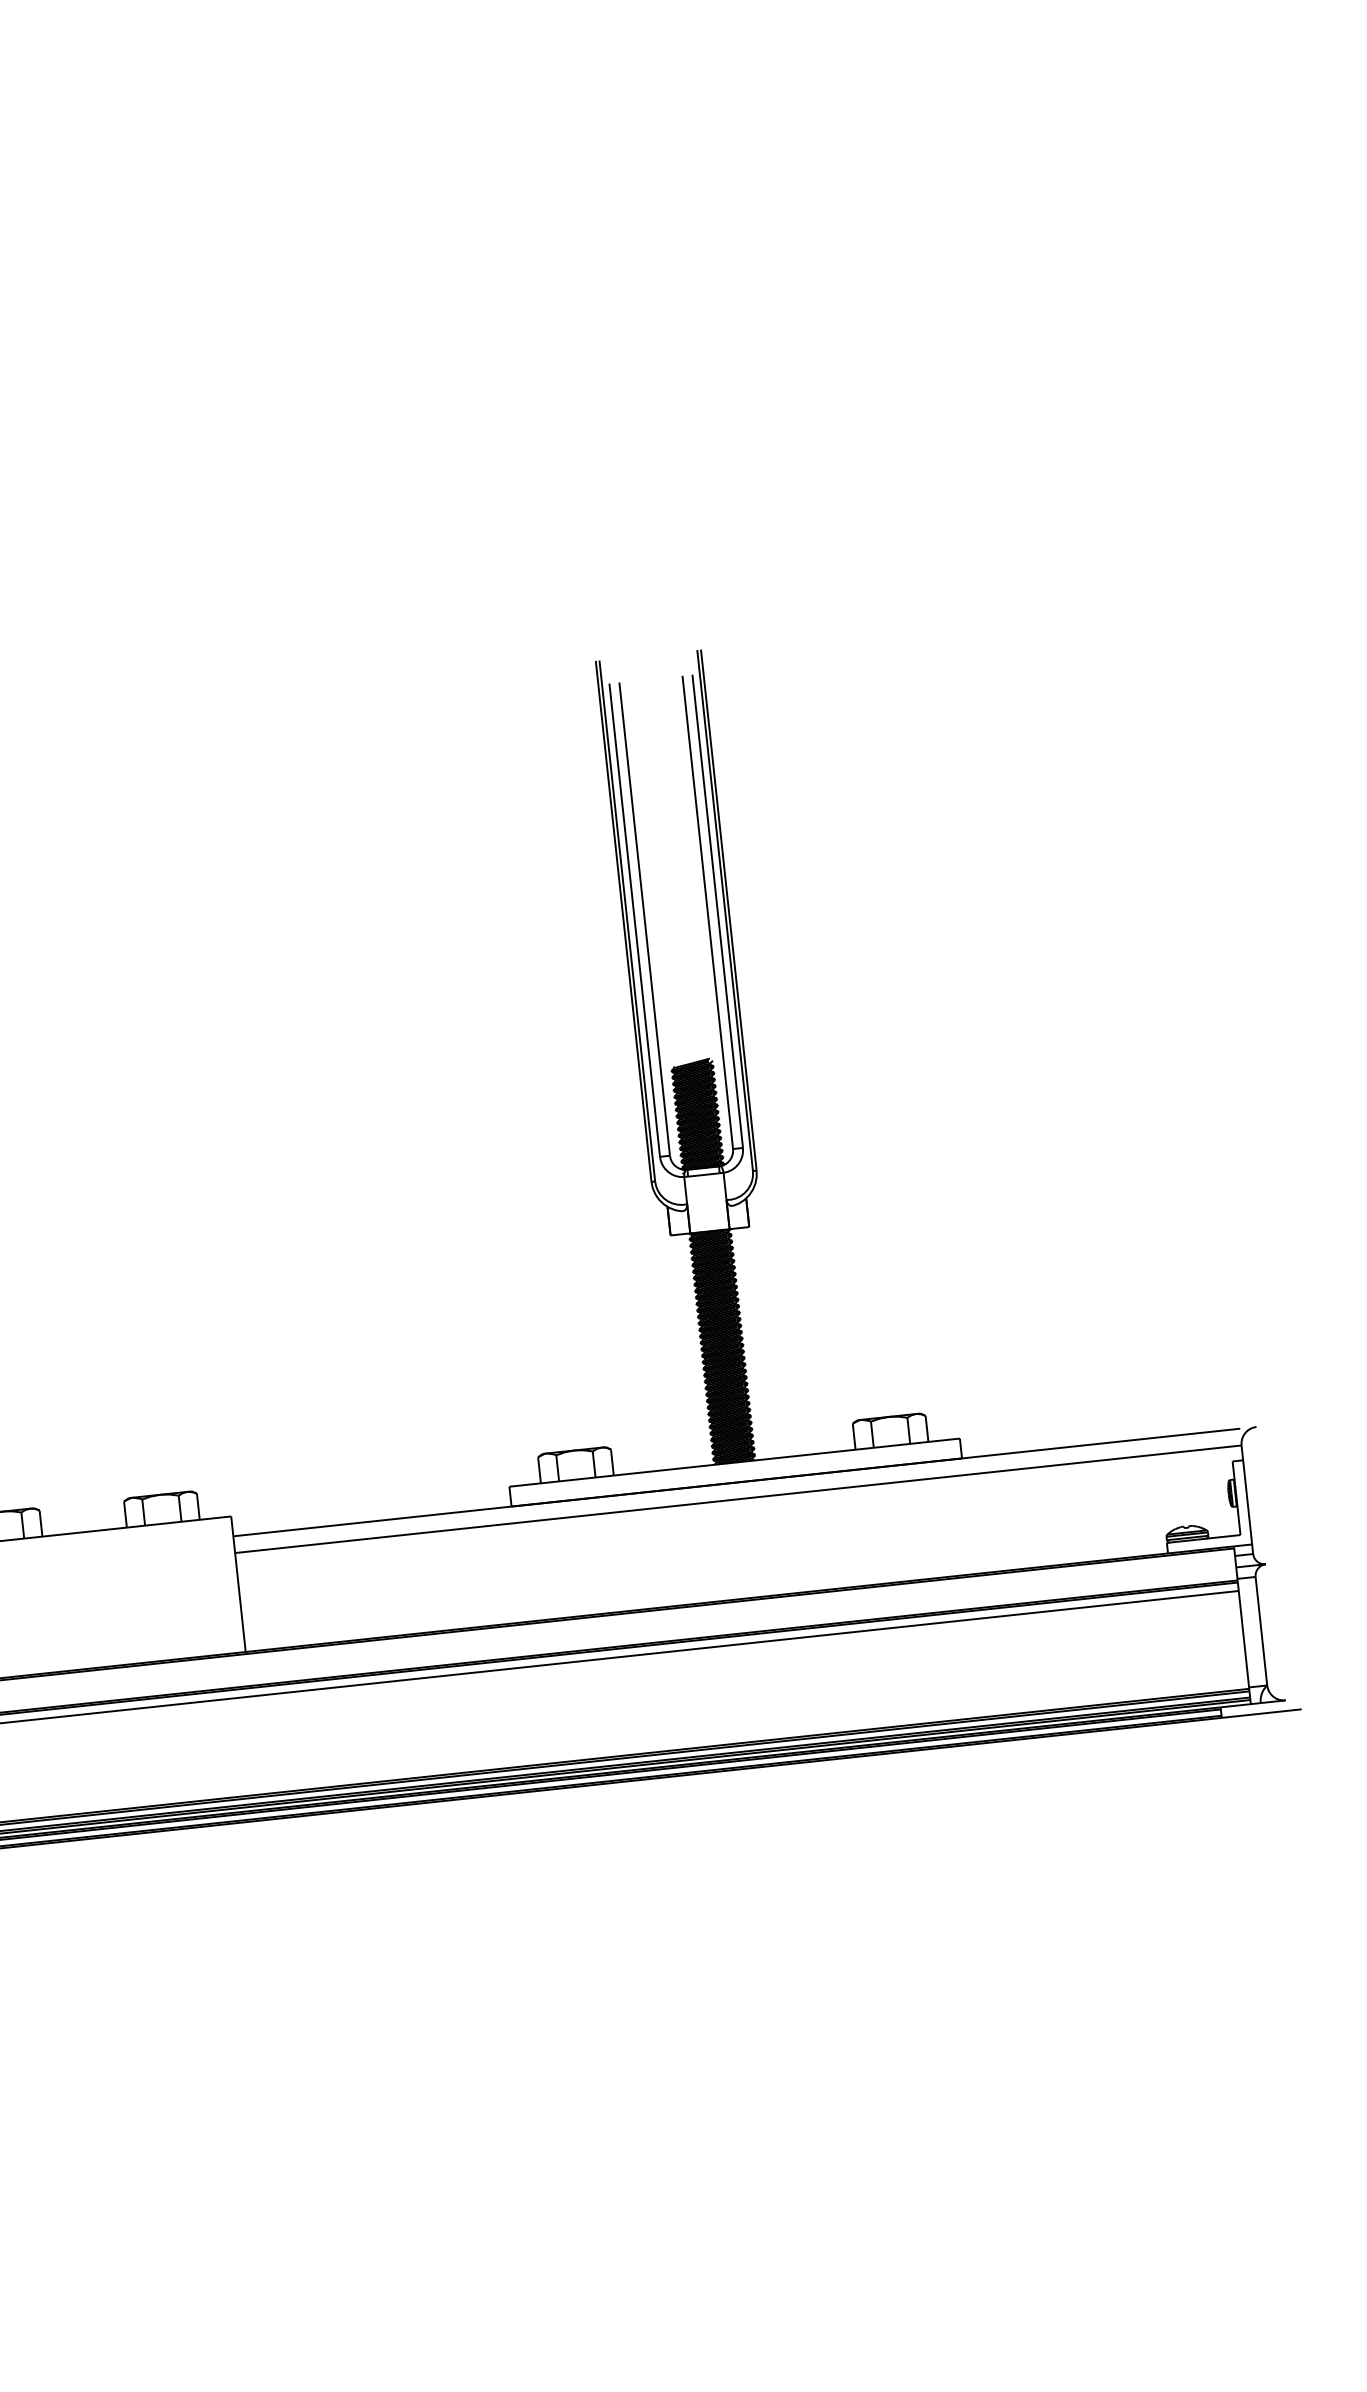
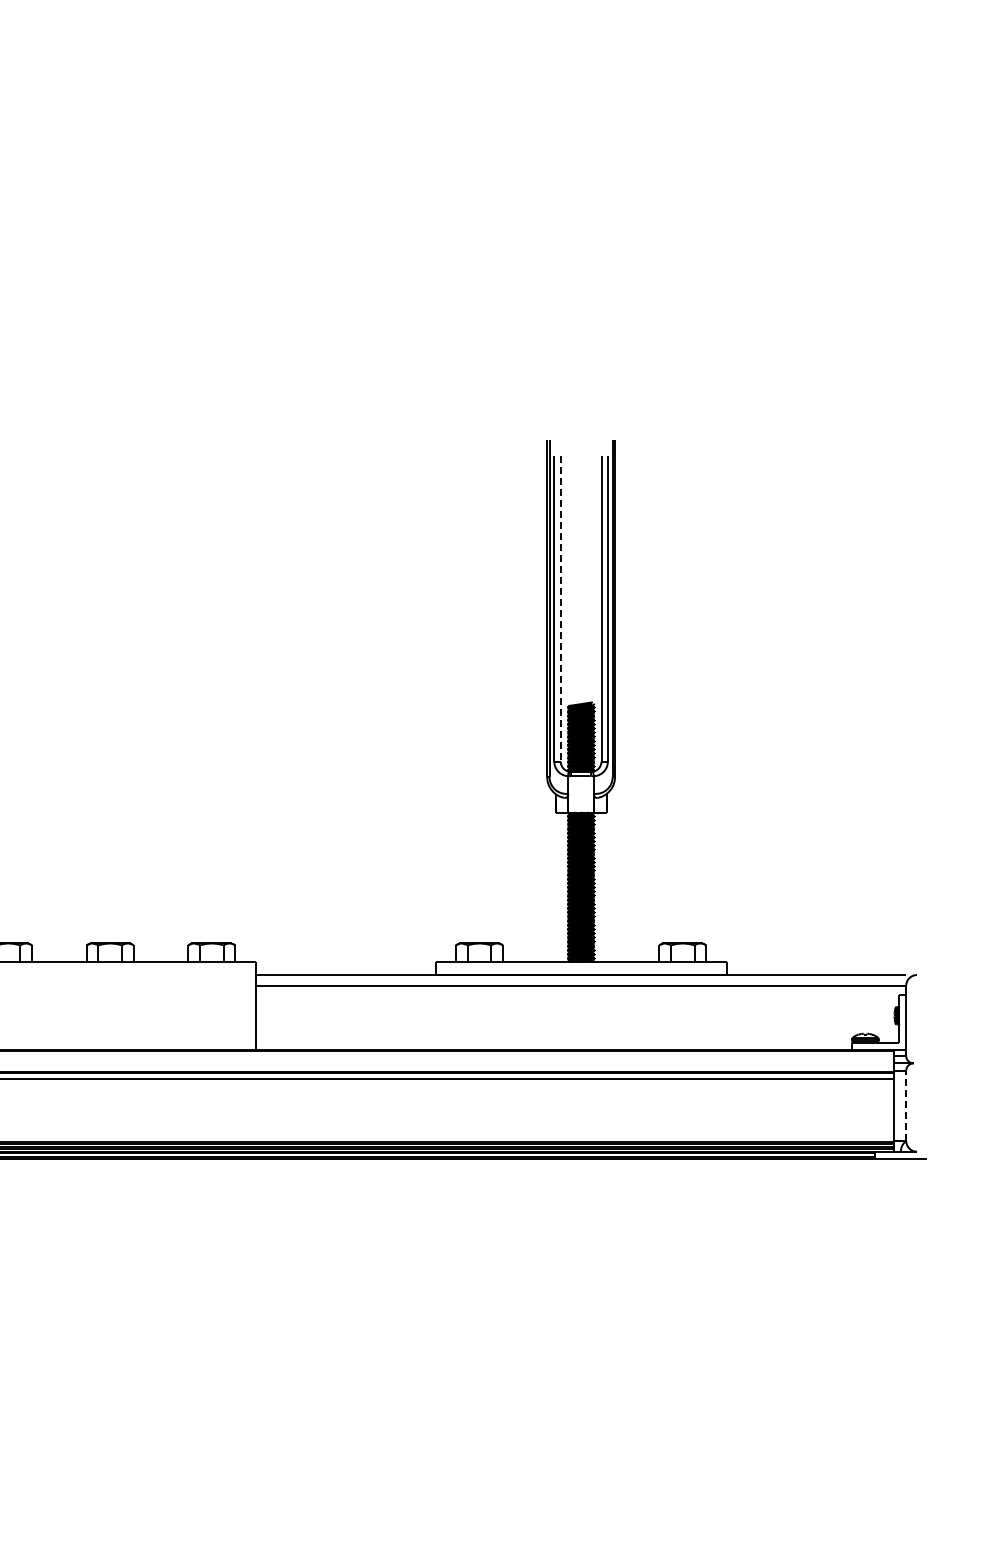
line: (644, 918) -> (560, 608), solid -> dashed
line: (1261, 1630) -> (906, 1105), solid -> dashed

